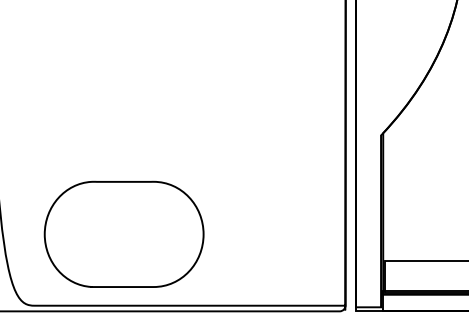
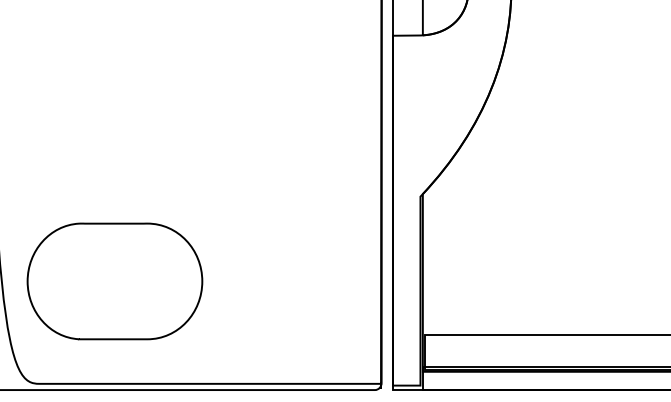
part: (123, 234) -> (114, 281), moved

